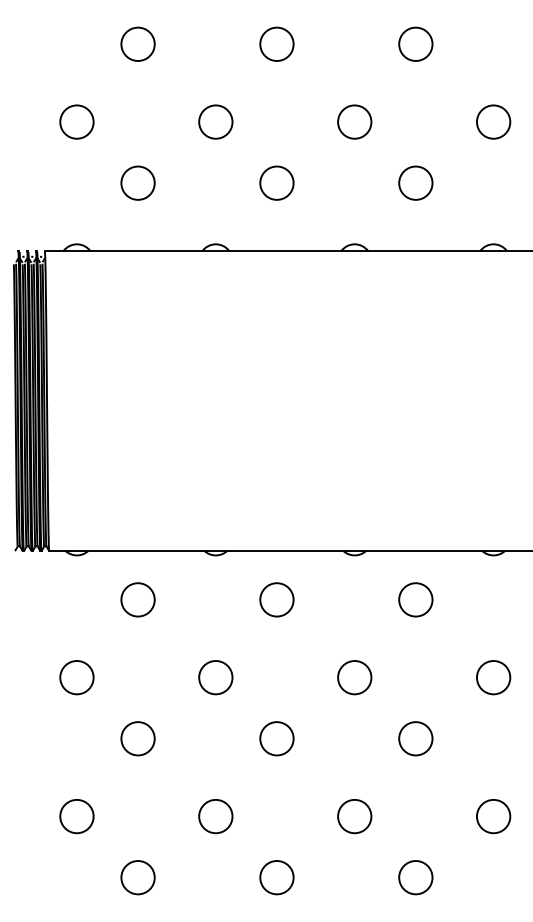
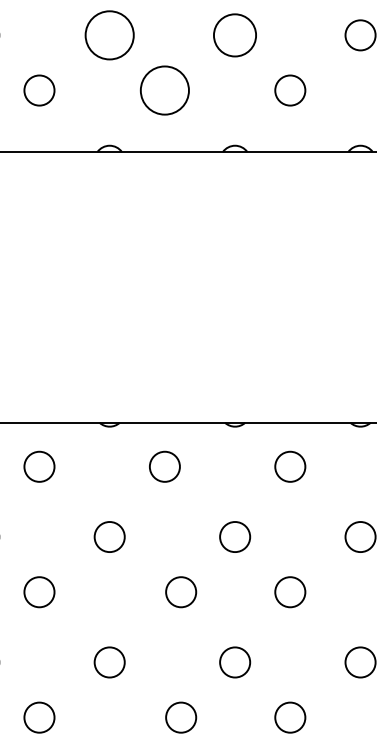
circle: (215, 121) -> (109, 34), size x1.6
circle: (354, 121) -> (234, 34), size x1.4
circle: (276, 182) -> (164, 89), size x1.6
circle: (276, 738) -> (180, 591), moved
circle: (276, 877) -> (180, 717), moved

